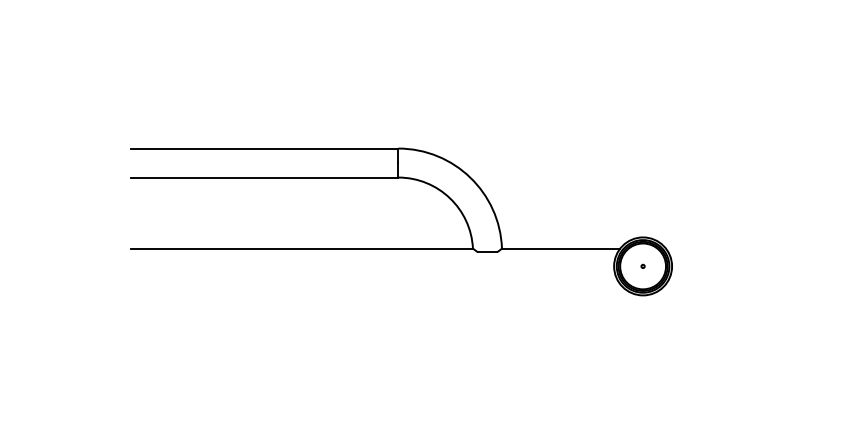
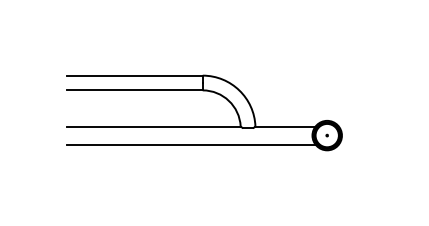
line: (374, 283) -> (190, 144), added

